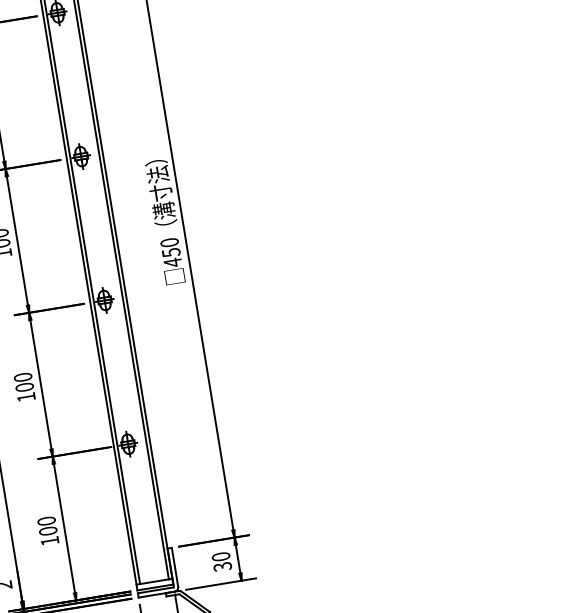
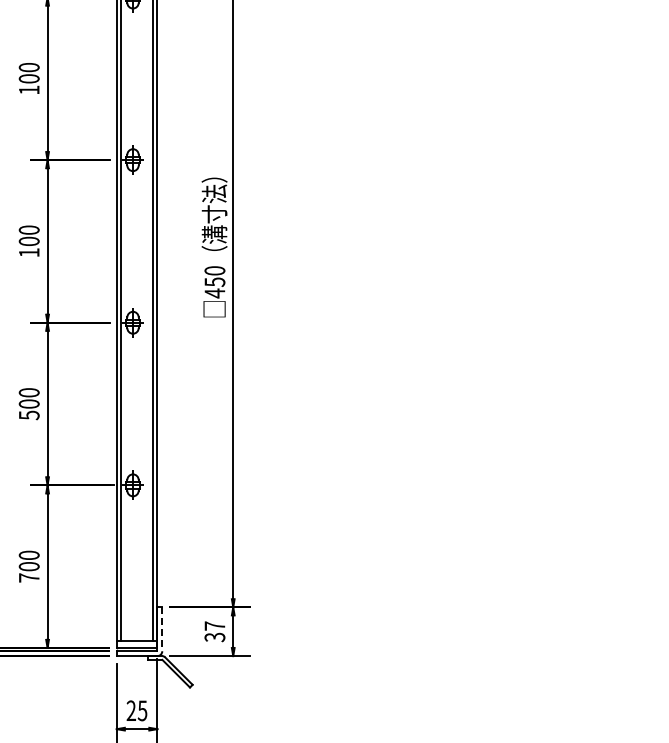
text: (26, 397) -> (29, 415), 100 -> 500
text: (50, 540) -> (29, 577), 100 -> 700
text: (220, 556) -> (214, 625), 30 -> 37
line: (175, 567) -> (162, 629), solid -> dashed

